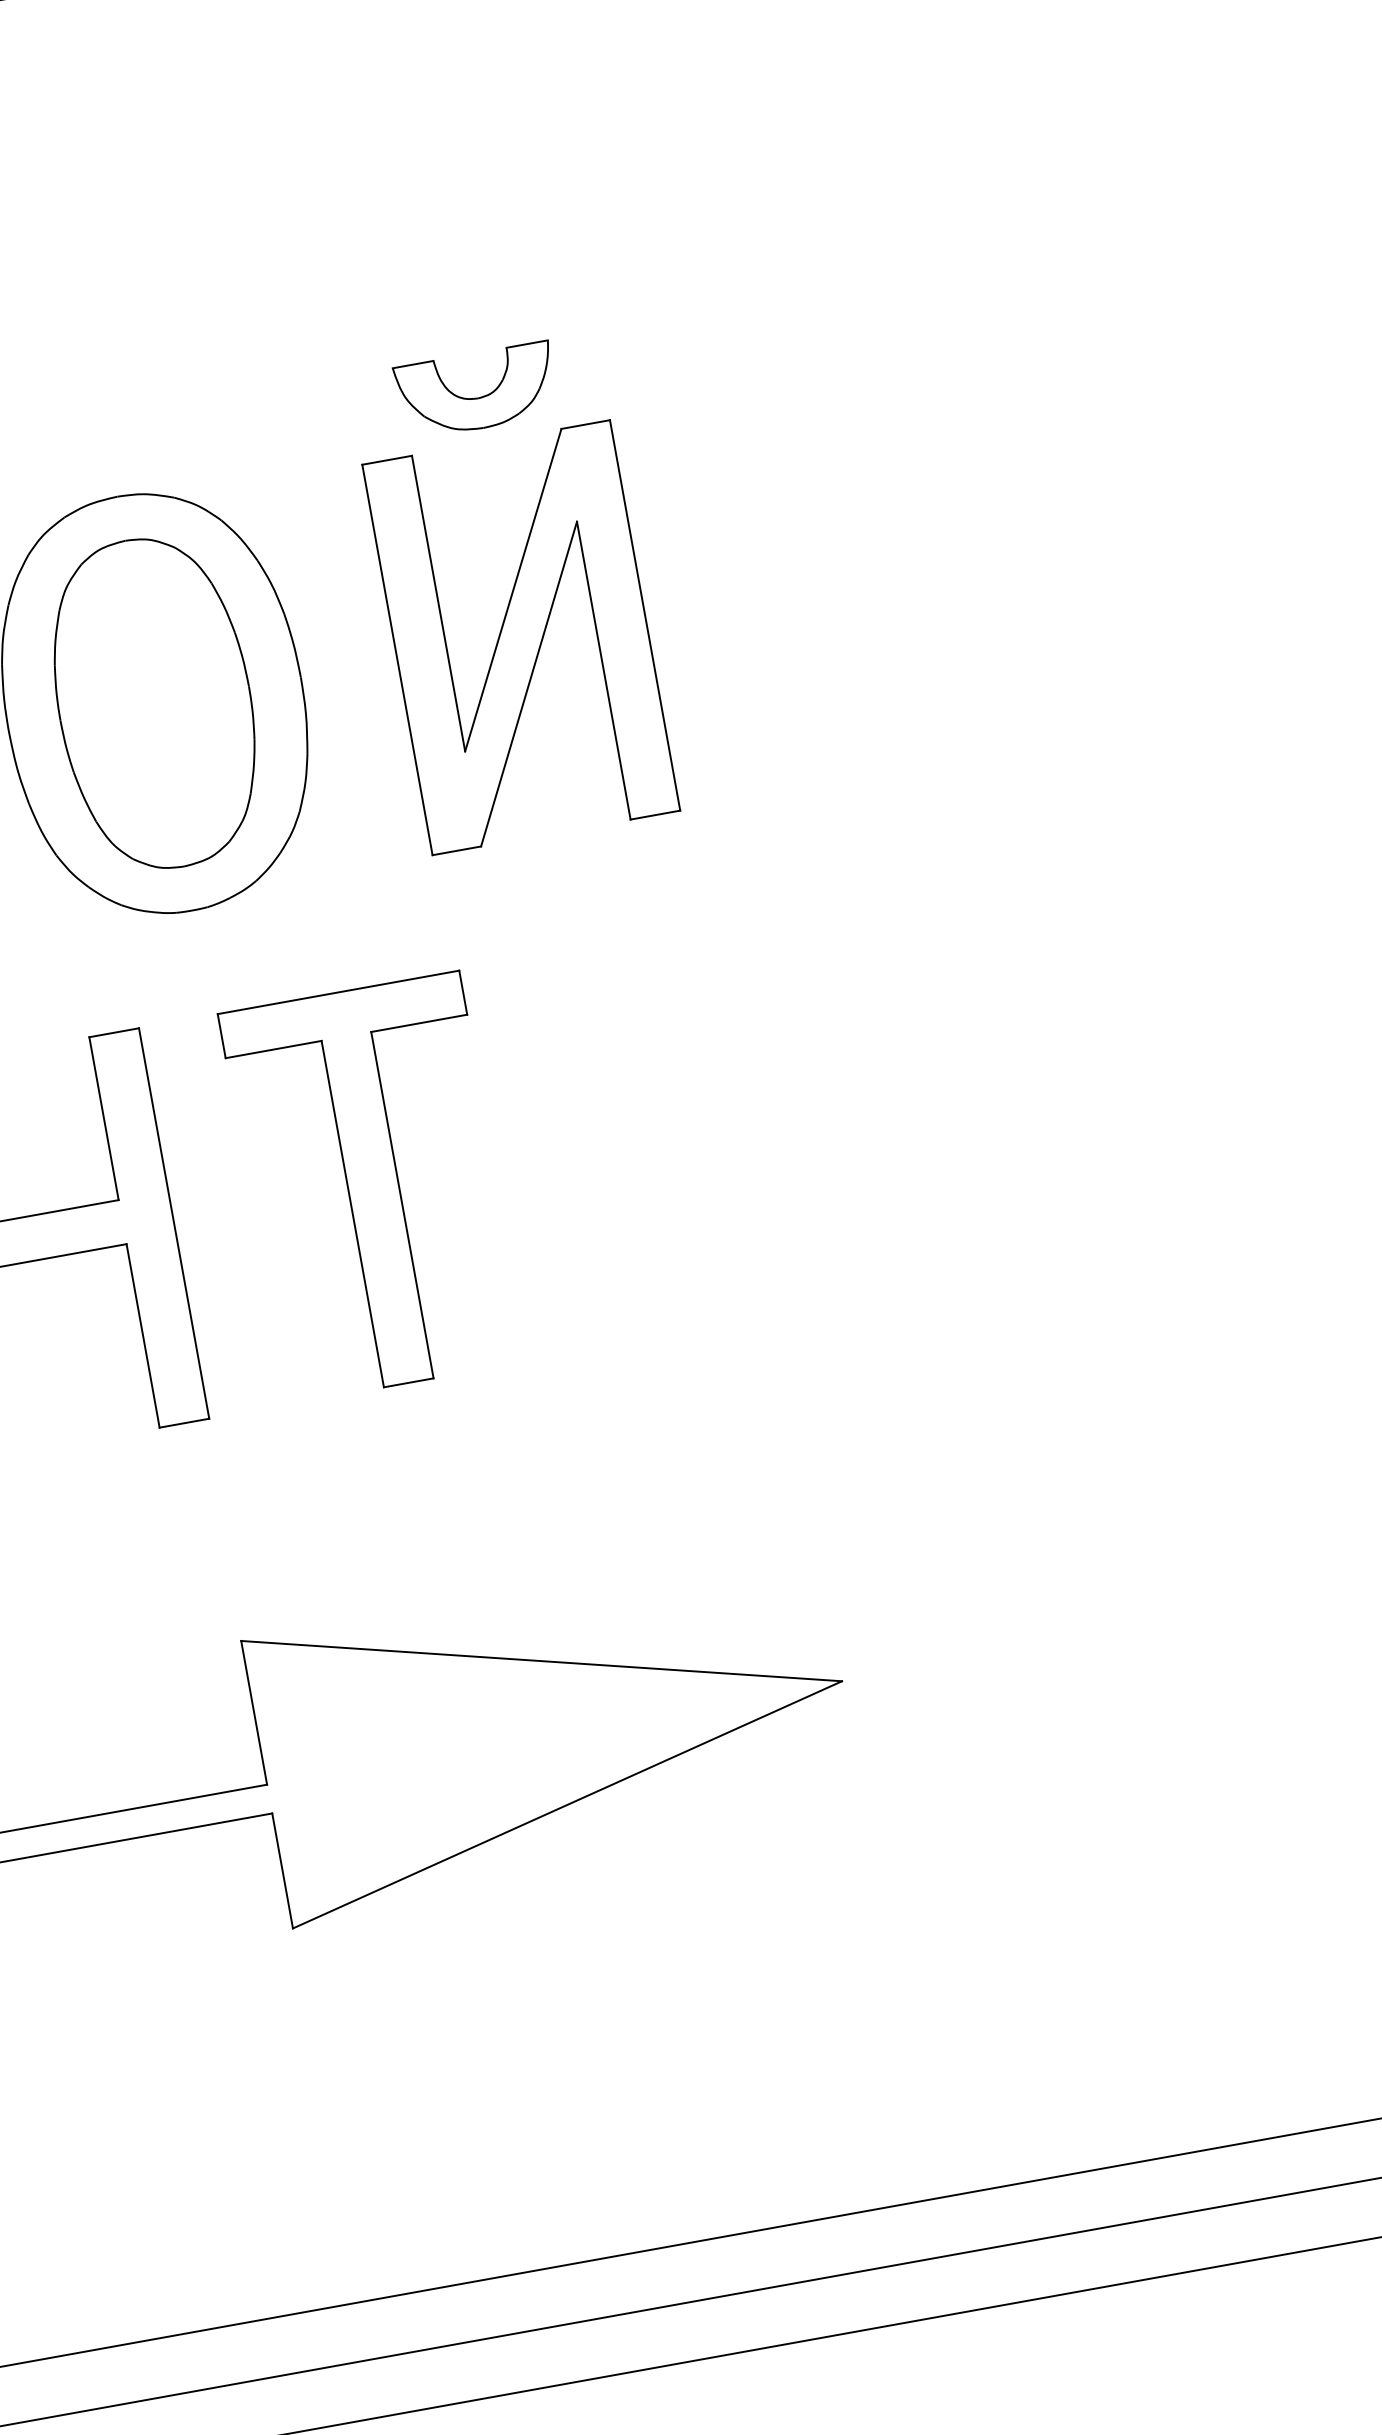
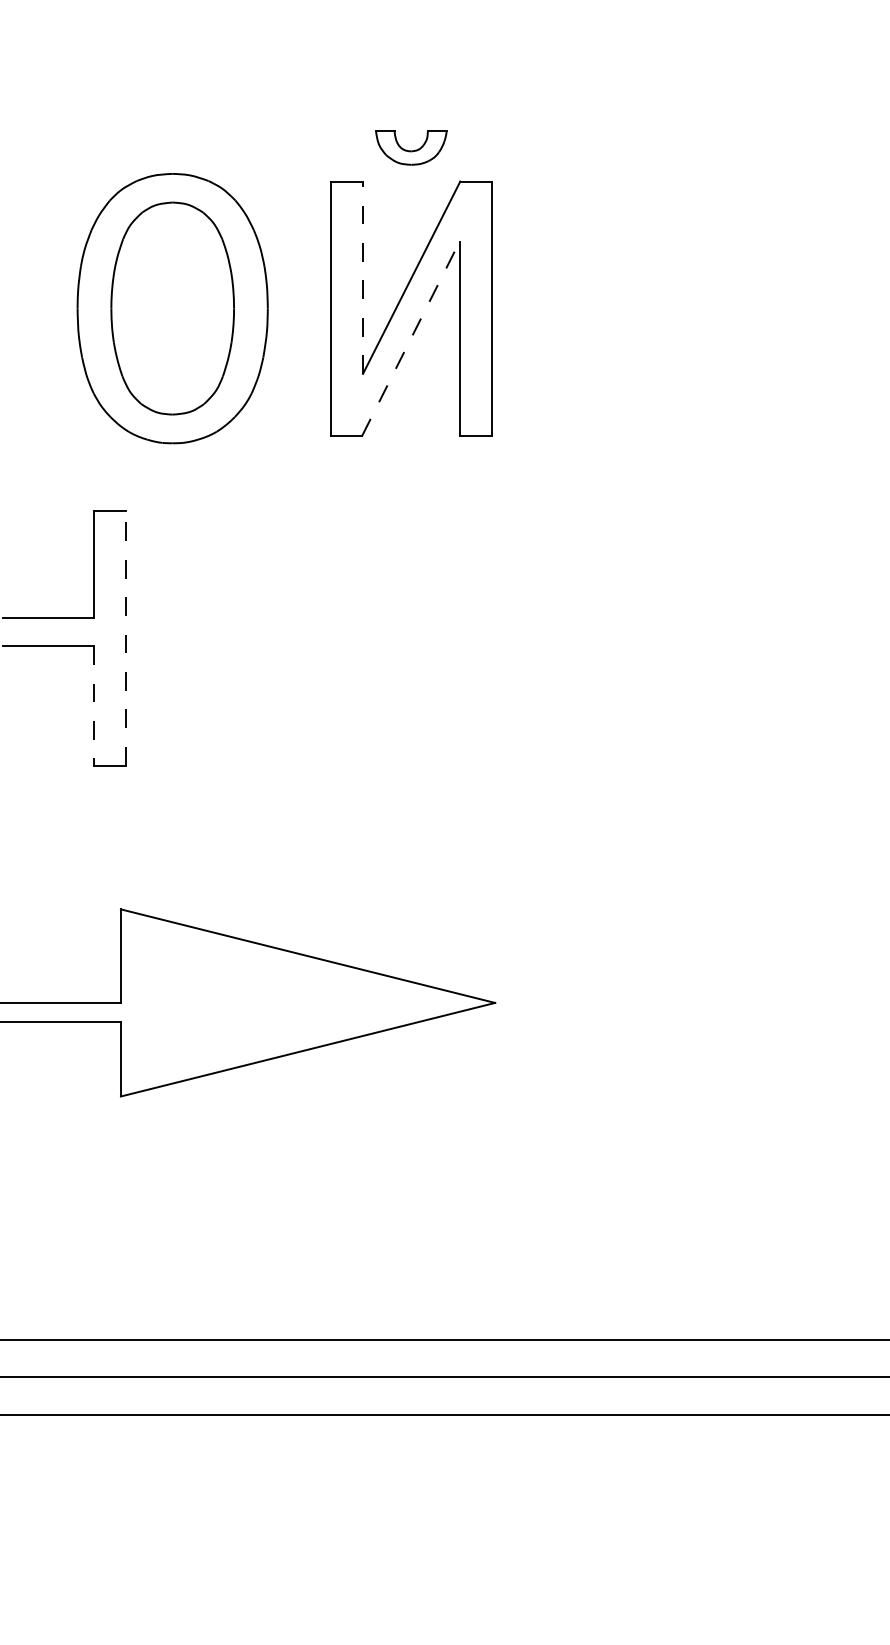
part: (477, 390) -> (411, 147), size x0.7
line: (439, 603) -> (363, 277), solid -> dashed
line: (529, 683) -> (411, 338), solid -> dashed
part: (373, 1187) -> (255, 638), removed
line: (173, 1223) -> (125, 638), solid -> dashed
line: (142, 1335) -> (93, 705), solid -> dashed

